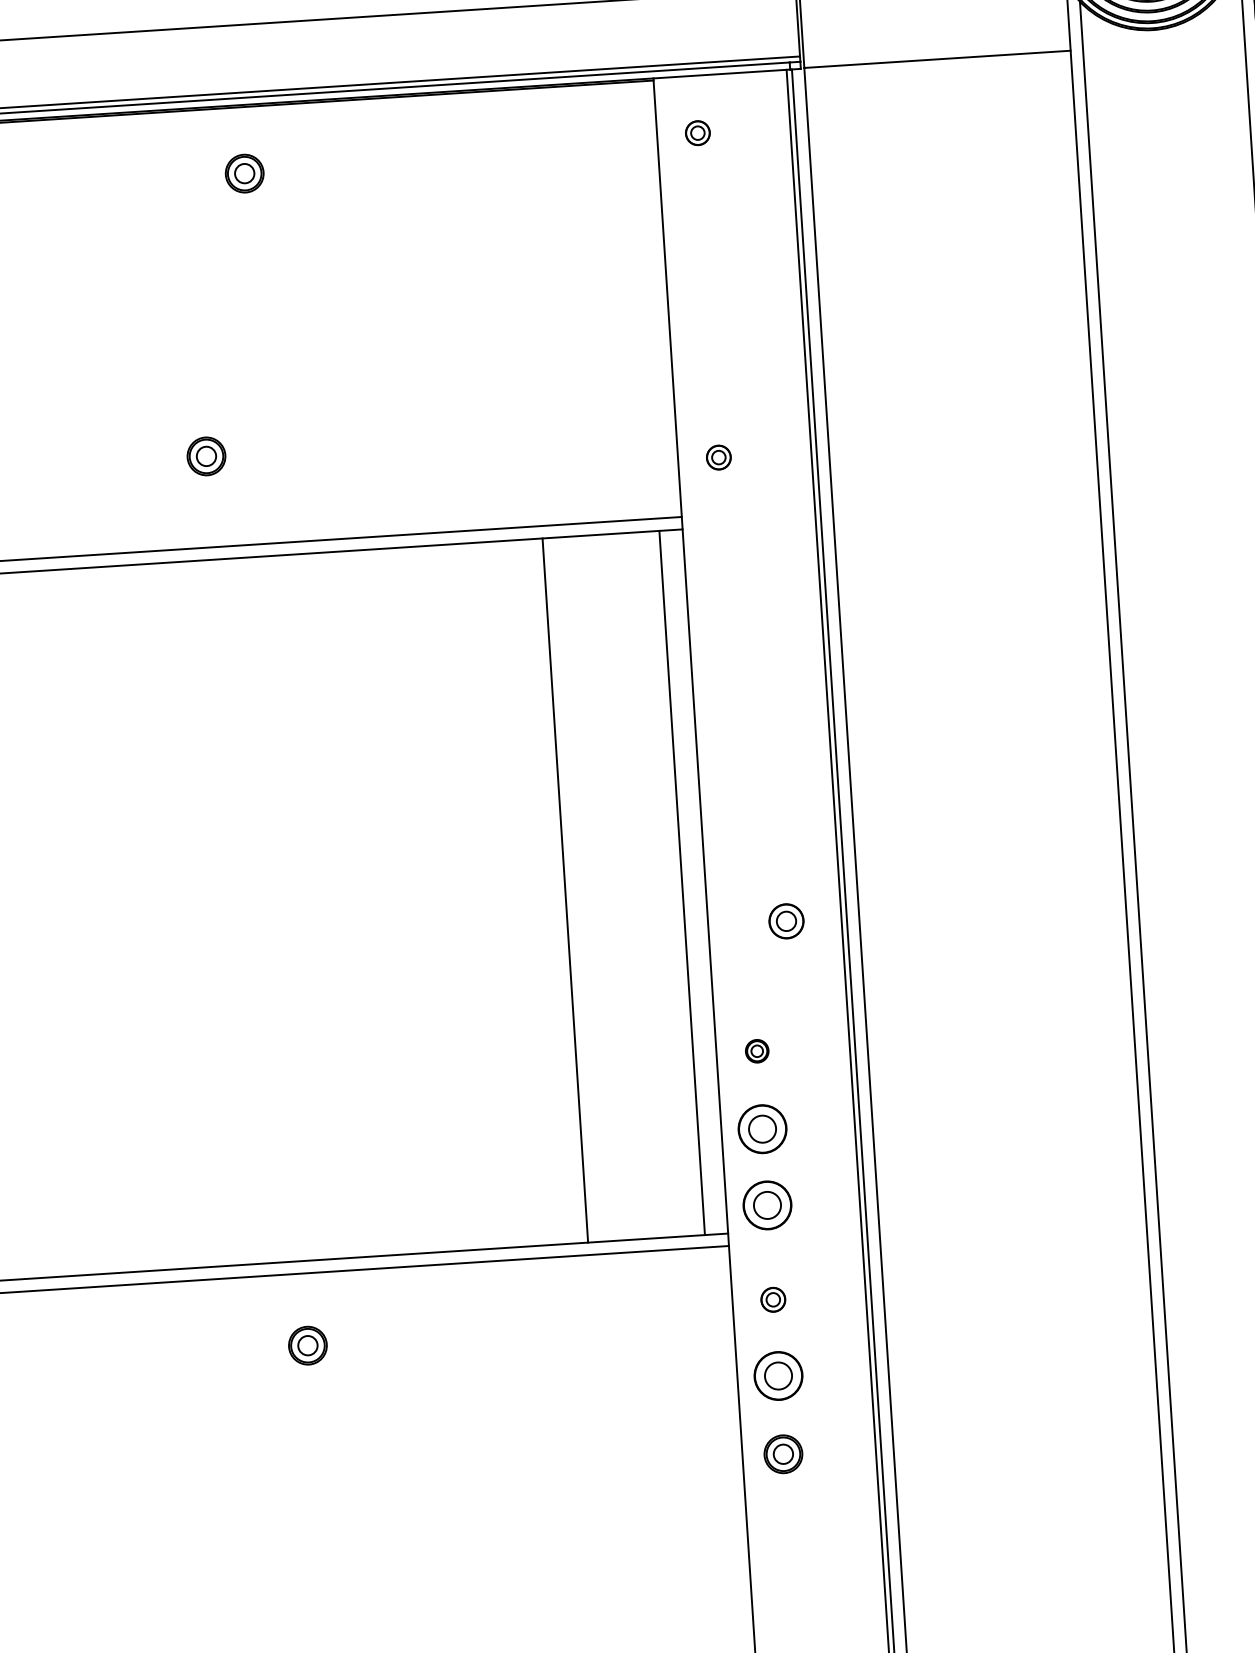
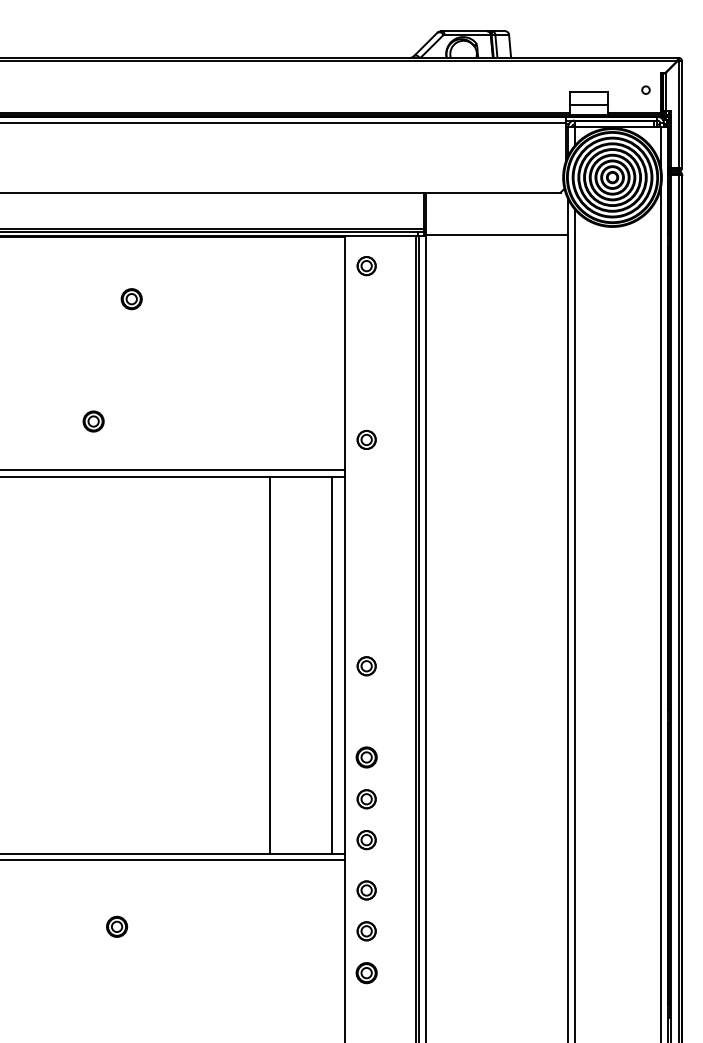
part: (697, 133) -> (366, 266), size x1.43
part: (244, 174) -> (131, 299), moved
part: (718, 457) -> (366, 439), size x1.43
part: (786, 921) -> (366, 666), moved
part: (757, 1051) -> (366, 757), size x1.67
part: (762, 1129) -> (366, 799), size x0.71
part: (767, 1206) -> (366, 840), size x0.71
part: (773, 1299) -> (366, 890), size x1.43
part: (306, 1345) -> (116, 926), moved
part: (778, 1376) -> (366, 931), size x0.71

